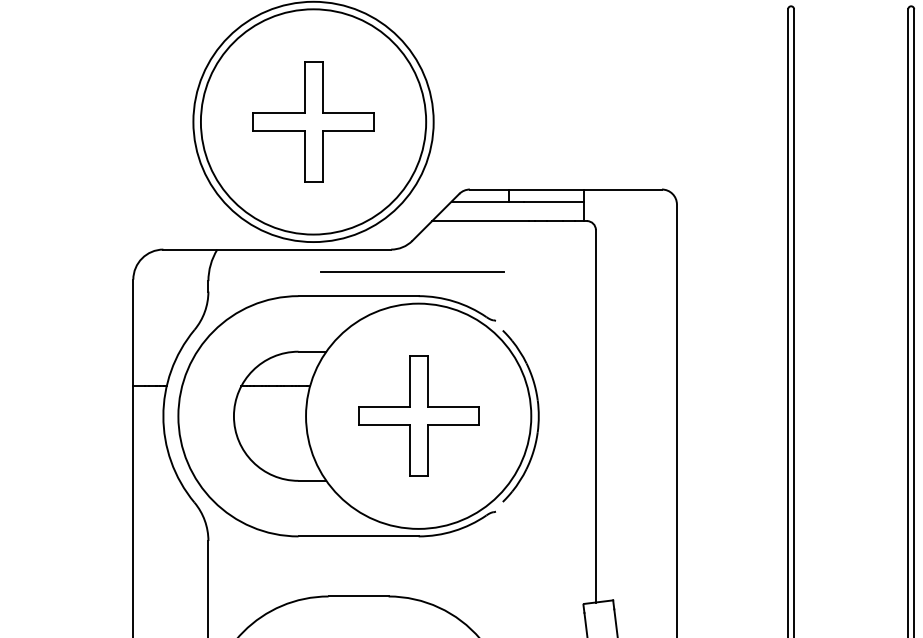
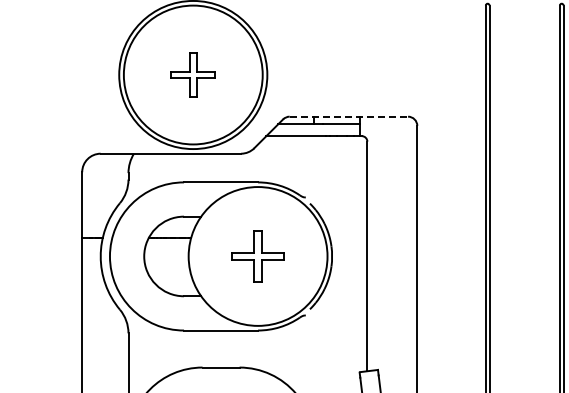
part: (312, 121) -> (192, 74), size x0.6
line: (566, 189) -> (349, 116), solid -> dashed
line: (412, 271) -> (254, 167), removed
part: (417, 416) -> (257, 256), size x0.7

